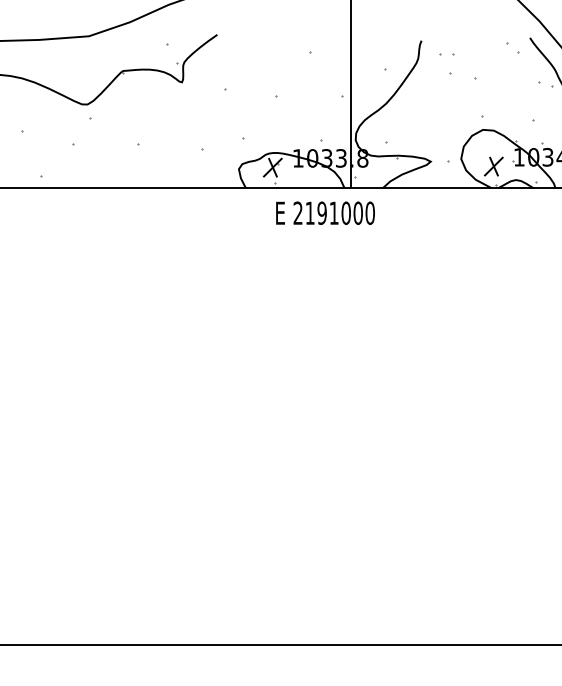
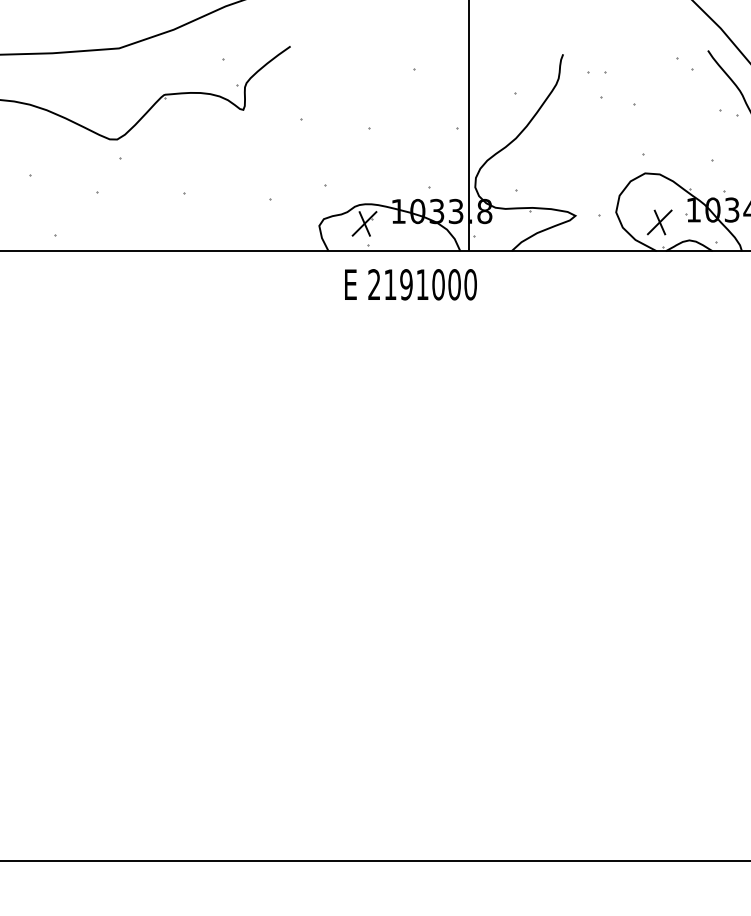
text: (325, 212) -> (410, 283), moved

